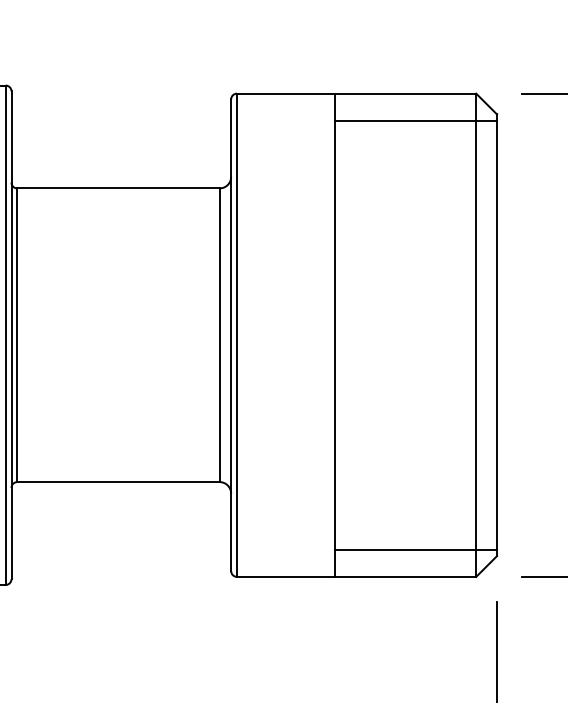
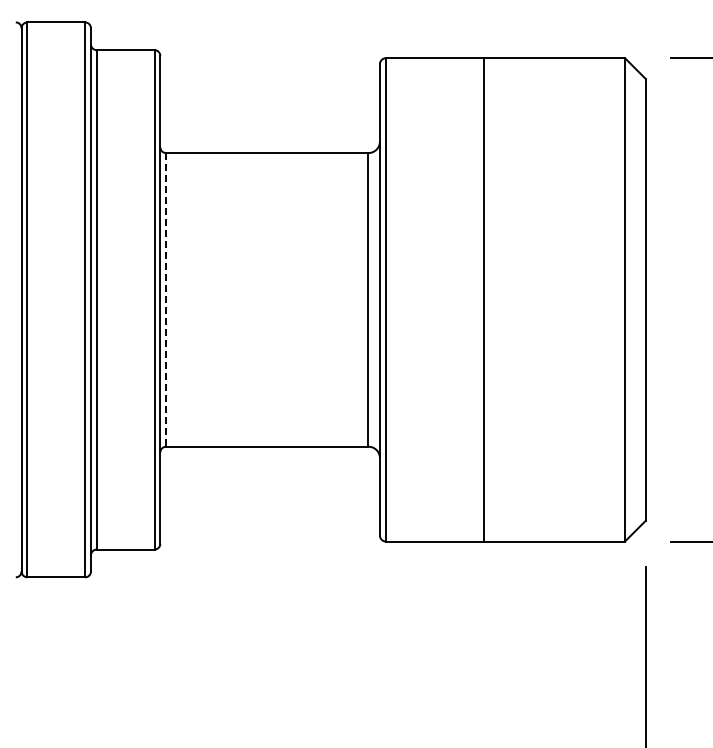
line: (415, 120) -> (564, 85), removed
line: (17, 334) -> (166, 299), solid -> dashed
line: (415, 549) -> (564, 514), removed

